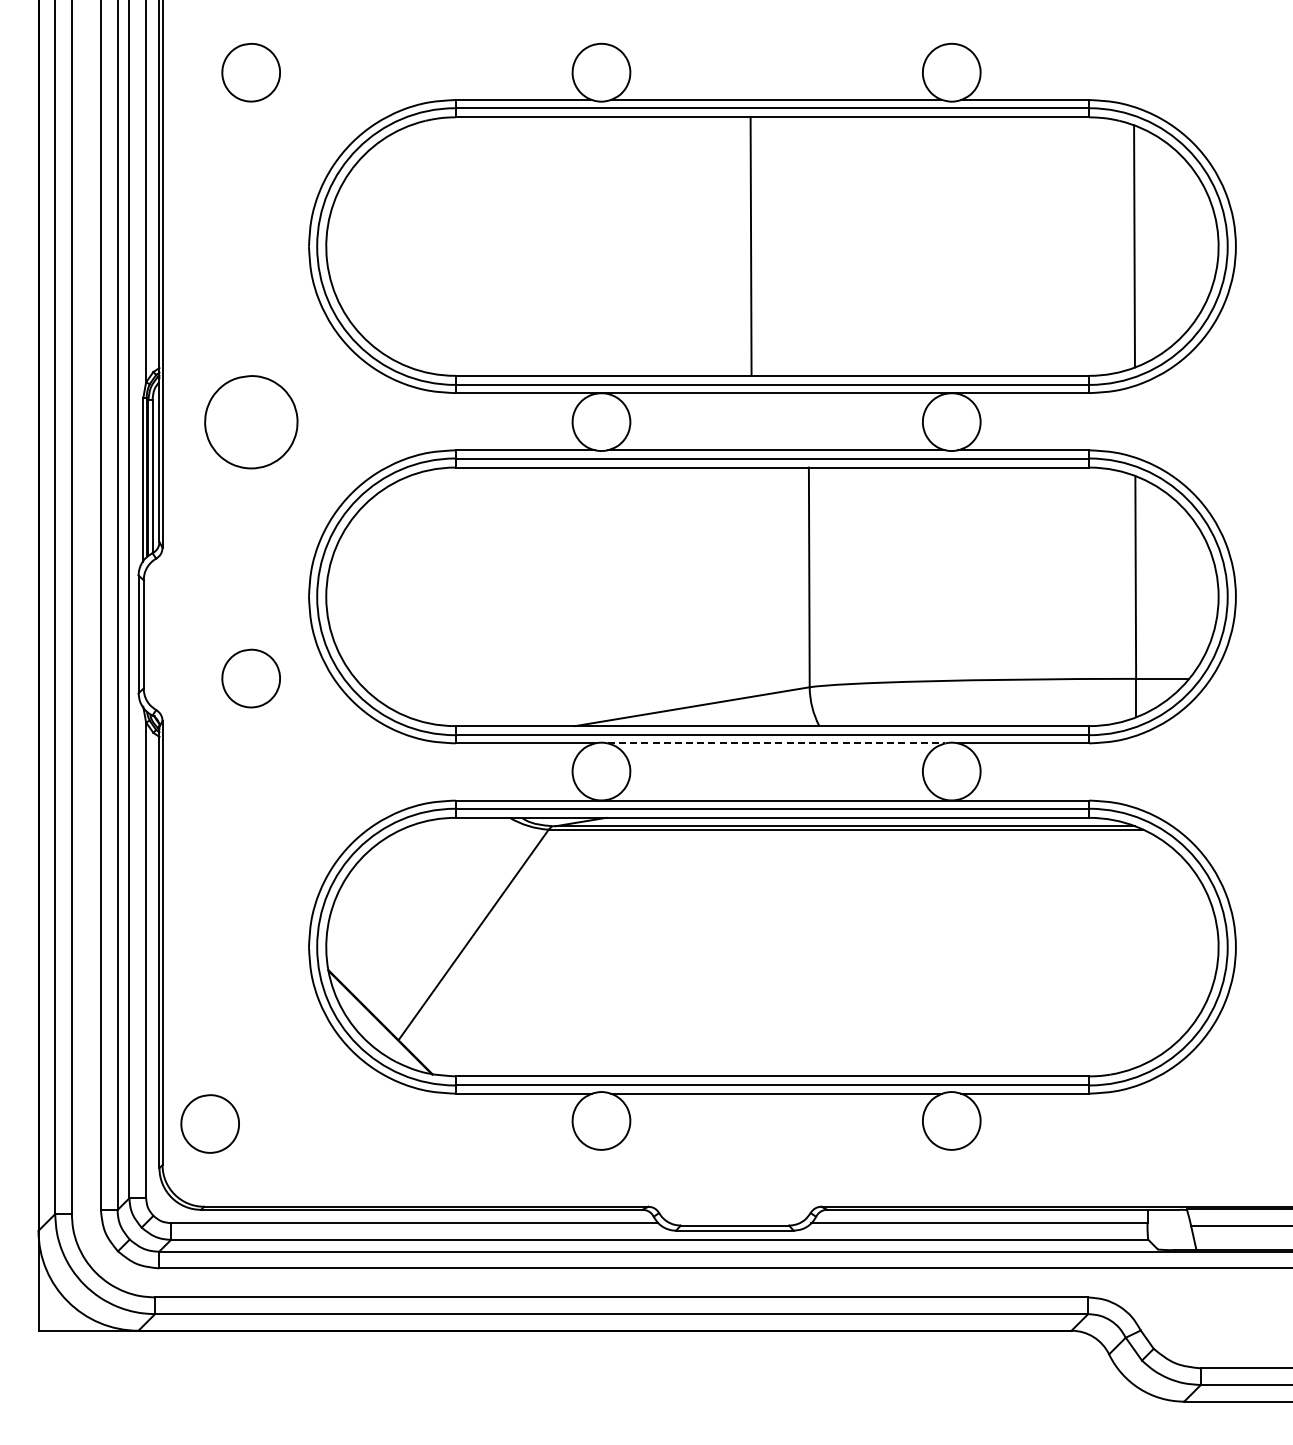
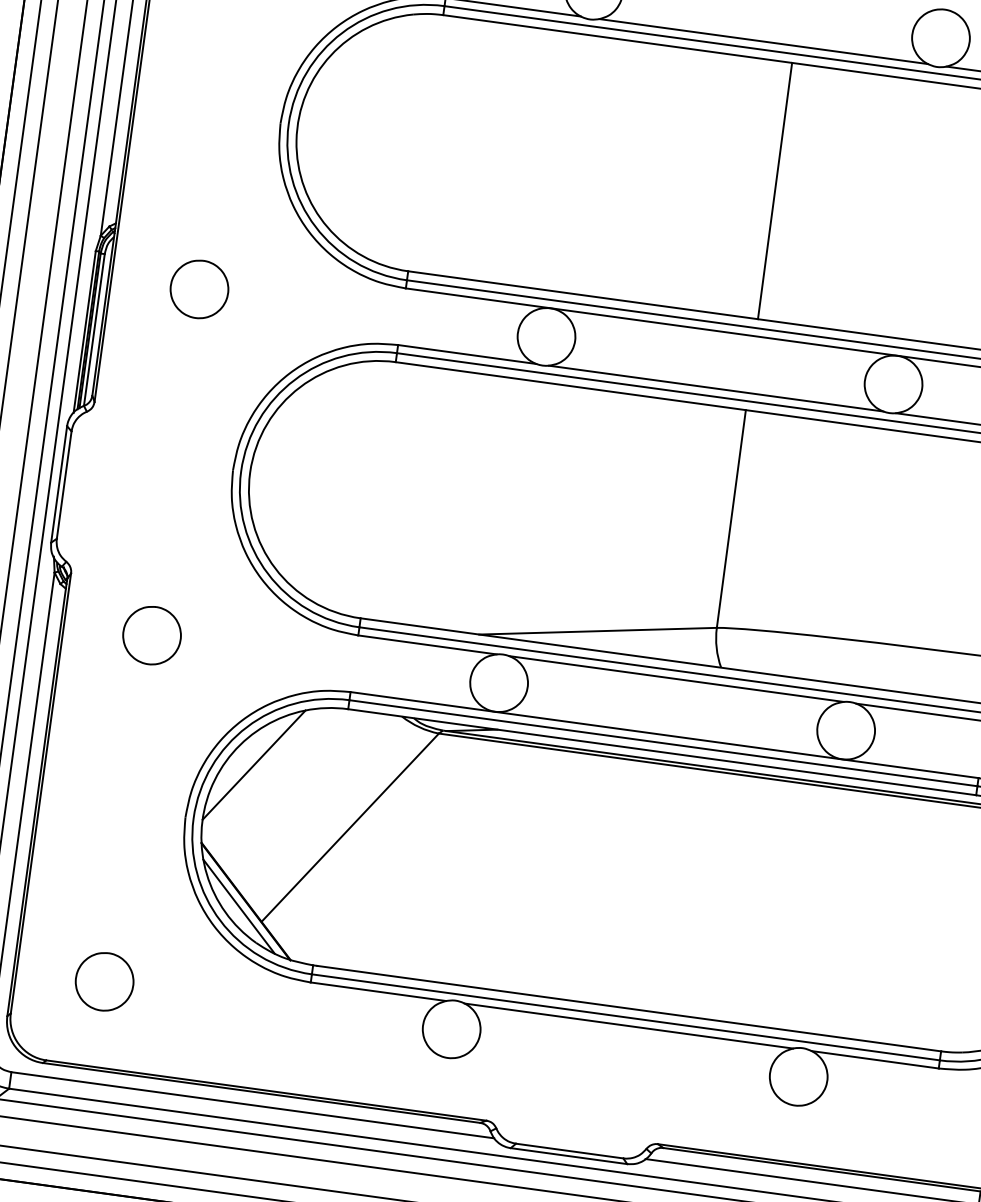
line: (750, 246) -> (774, 190), moved
part: (250, 421) -> (198, 288), size x0.62
part: (250, 678) -> (151, 635), moved
line: (776, 743) -> (676, 679), dashed -> solid
line: (369, 885) -> (253, 764), added
line: (373, 1027) -> (238, 905), added
part: (209, 1123) -> (104, 981), moved

